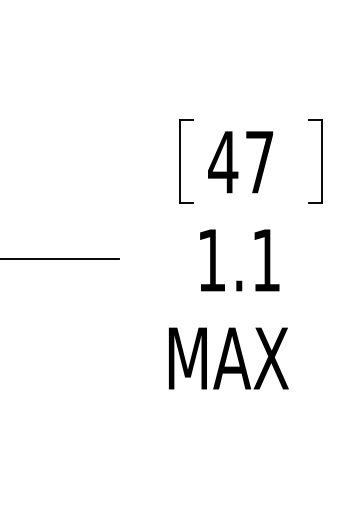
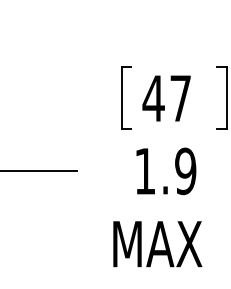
text: (266, 260) -> (185, 171), 1.1 -> 1.9

